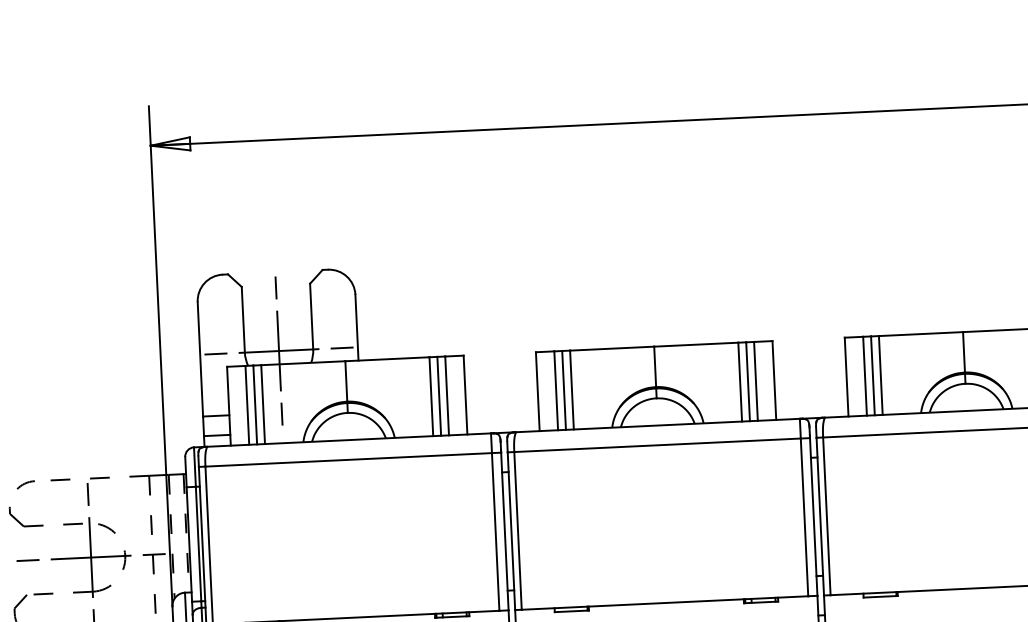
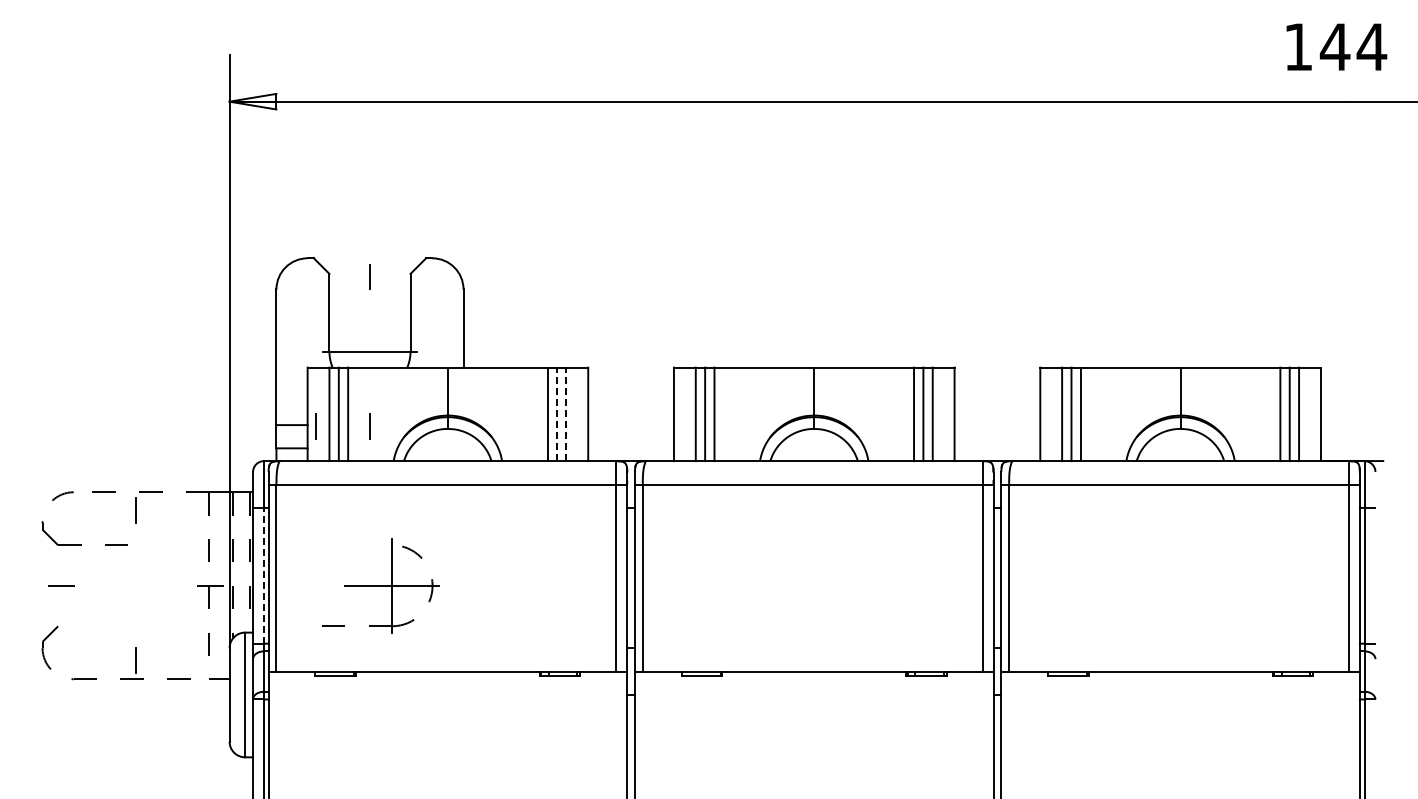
line: (341, 347) -> (444, 351), removed
line: (278, 350) -> (369, 351), removed
line: (215, 353) -> (294, 351), removed
line: (439, 396) -> (557, 414), solid -> dashed
line: (447, 396) -> (566, 414), solid -> dashed
line: (236, 416) -> (315, 426), added
line: (198, 543) -> (263, 575), solid -> dashed
part: (81, 557) -> (380, 585), moved

